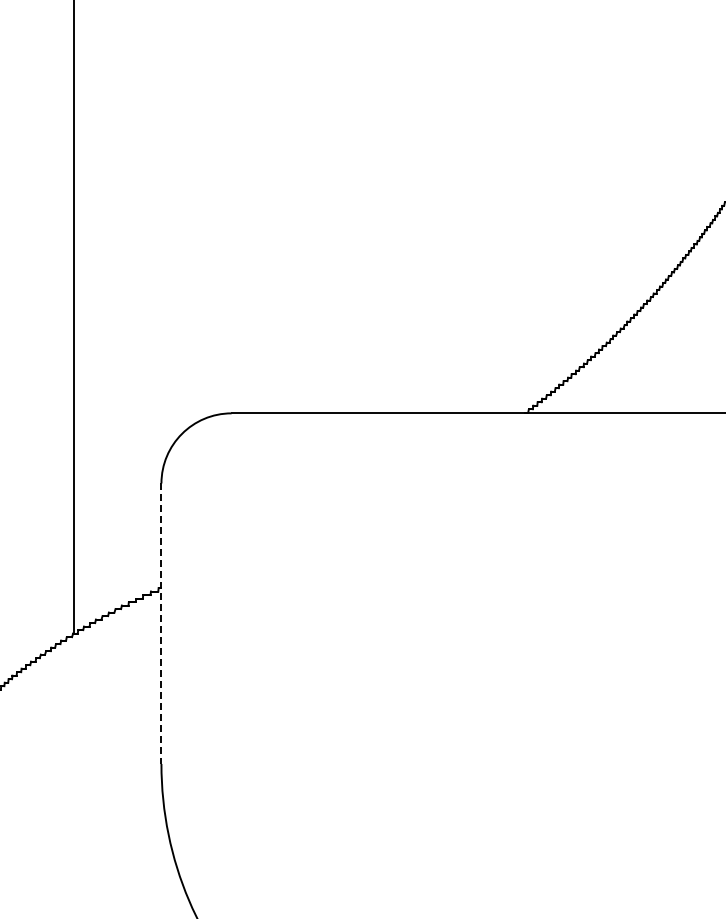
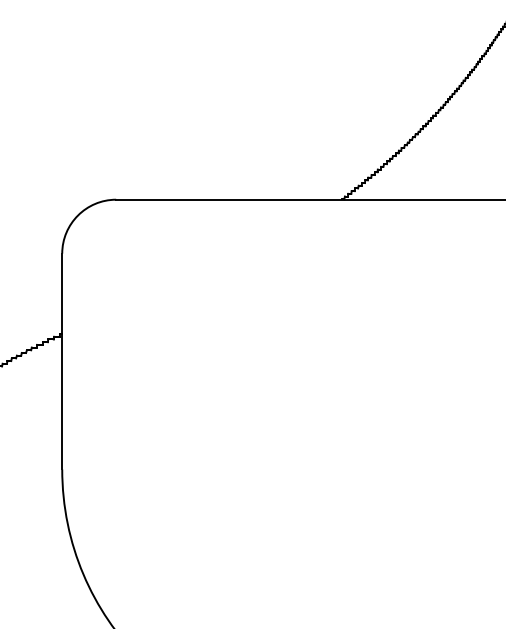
line: (161, 624) -> (62, 362), dashed -> solid

